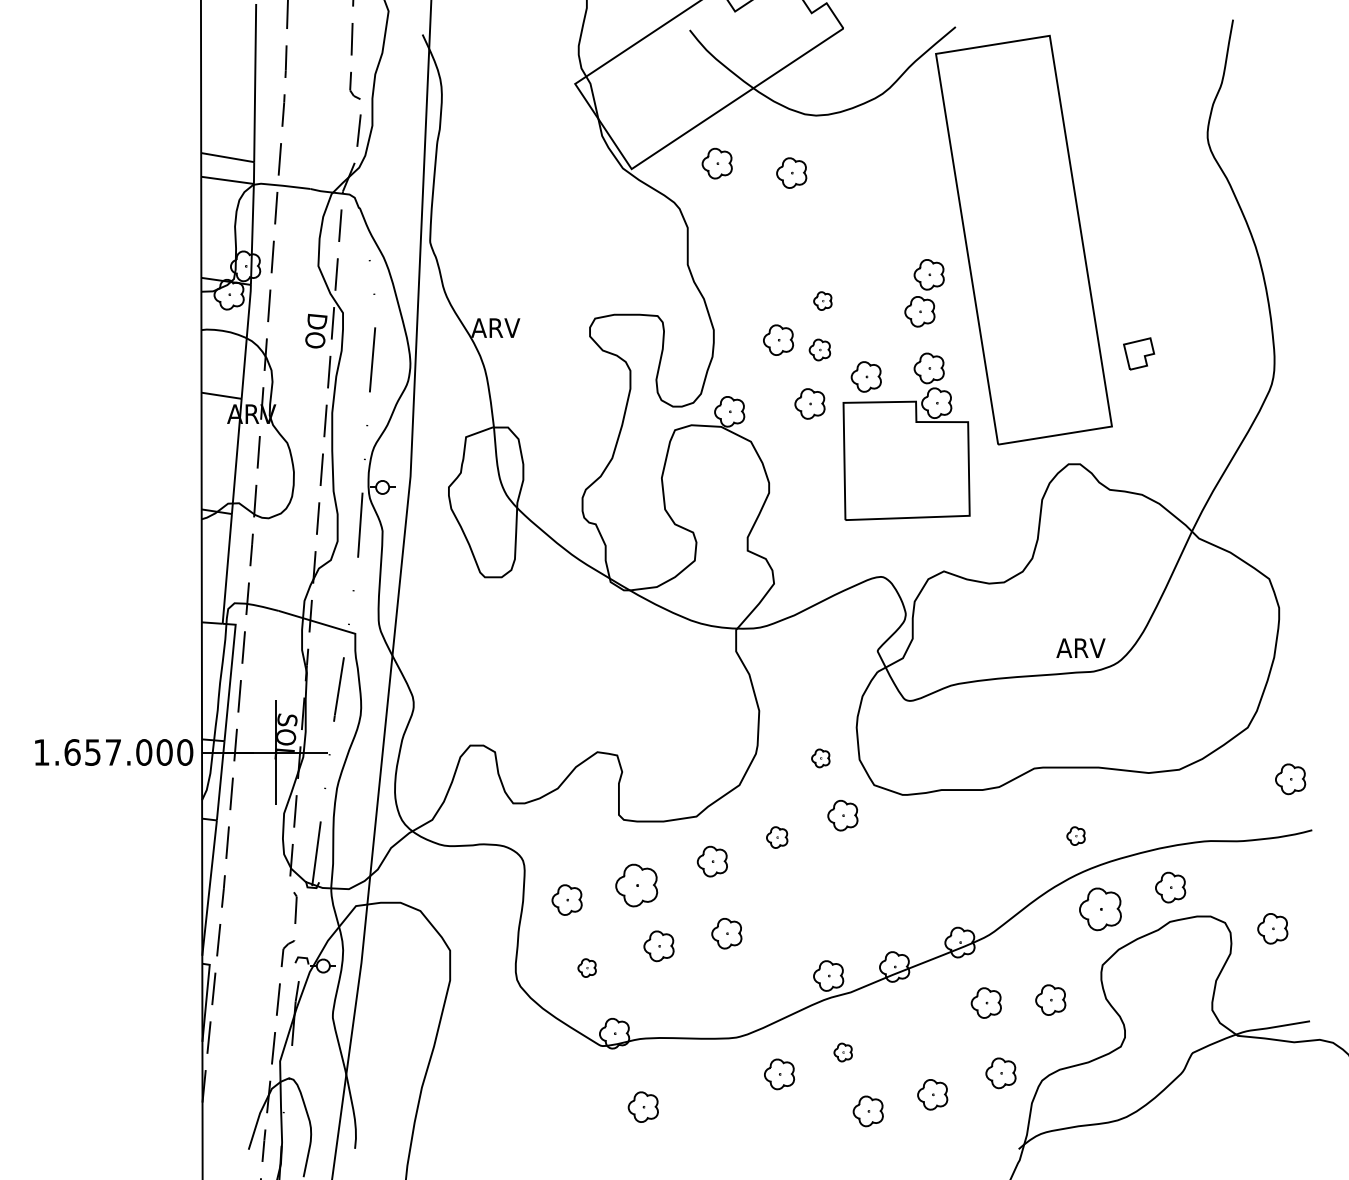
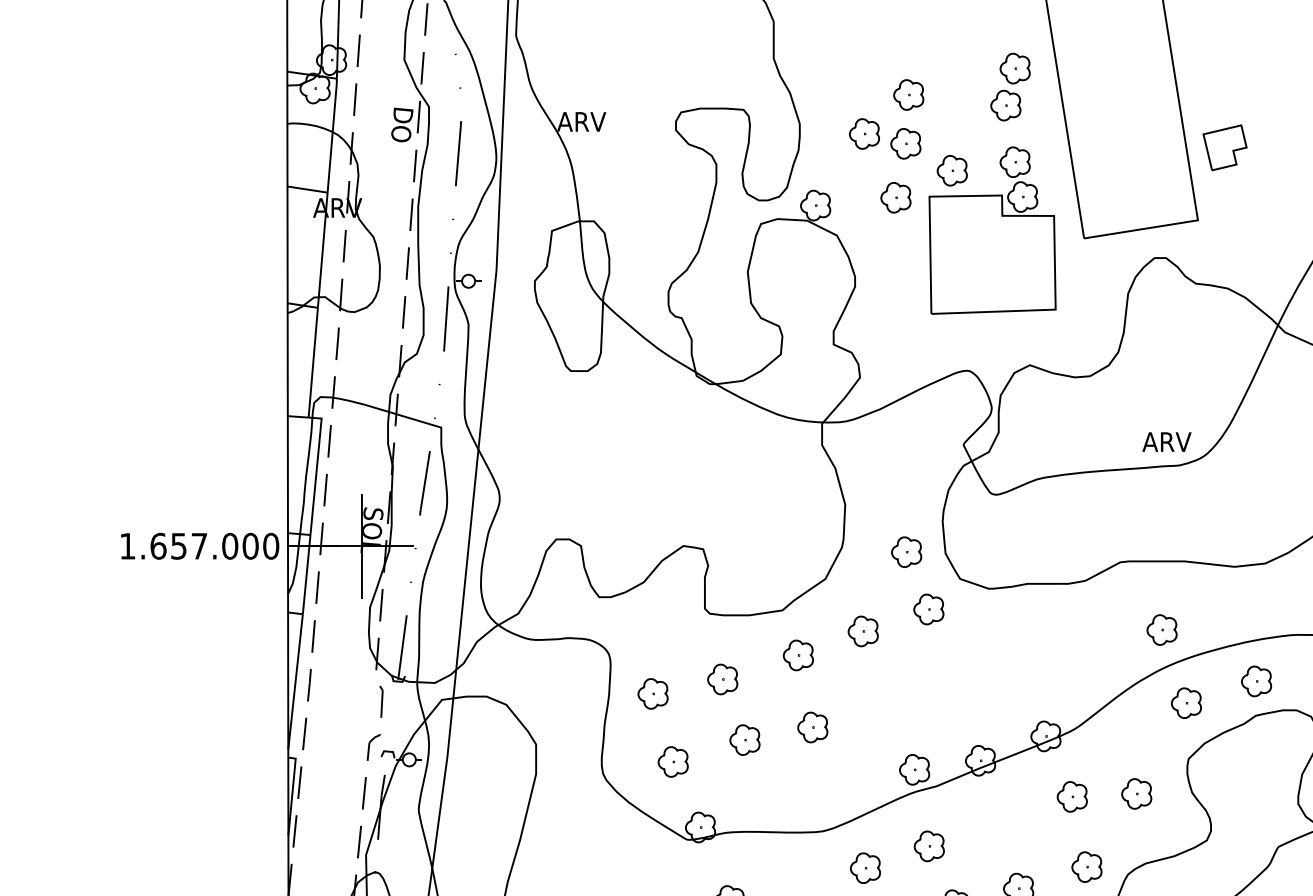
part: (822, 300) -> (908, 94), size x1.67
part: (819, 349) -> (905, 143), size x1.43
part: (1138, 353) -> (1224, 147), size x1.43
part: (820, 758) -> (906, 552), size x1.67
part: (1075, 835) -> (1161, 629), size x1.67
part: (776, 837) -> (862, 631), size x1.43
part: (636, 885) -> (722, 679), size x0.71
part: (1100, 909) -> (1186, 703), size x0.71
part: (586, 967) -> (672, 761), size x1.67
part: (842, 1052) -> (928, 846), size x1.67

